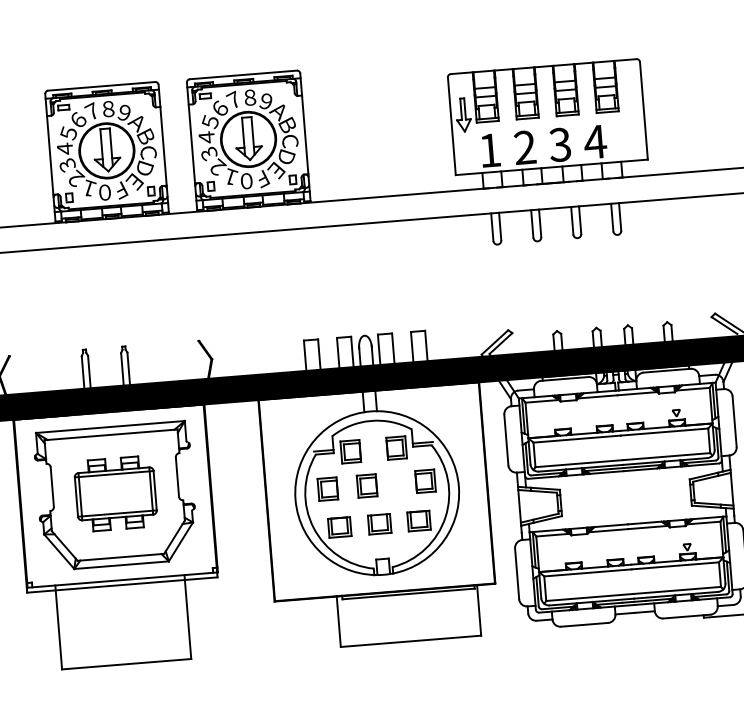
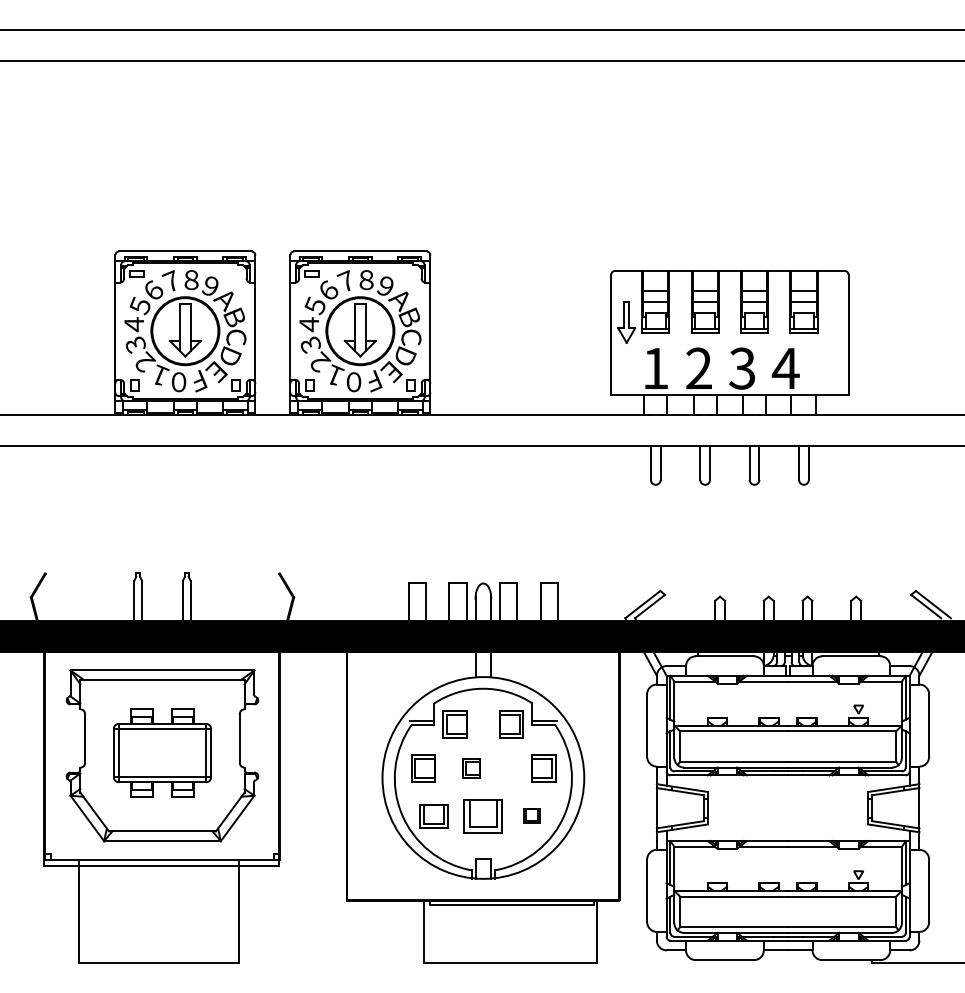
part: (366, 486) -> (471, 768), size x0.7
part: (418, 521) -> (531, 816), size x0.6
part: (379, 524) -> (483, 816), size x1.4

